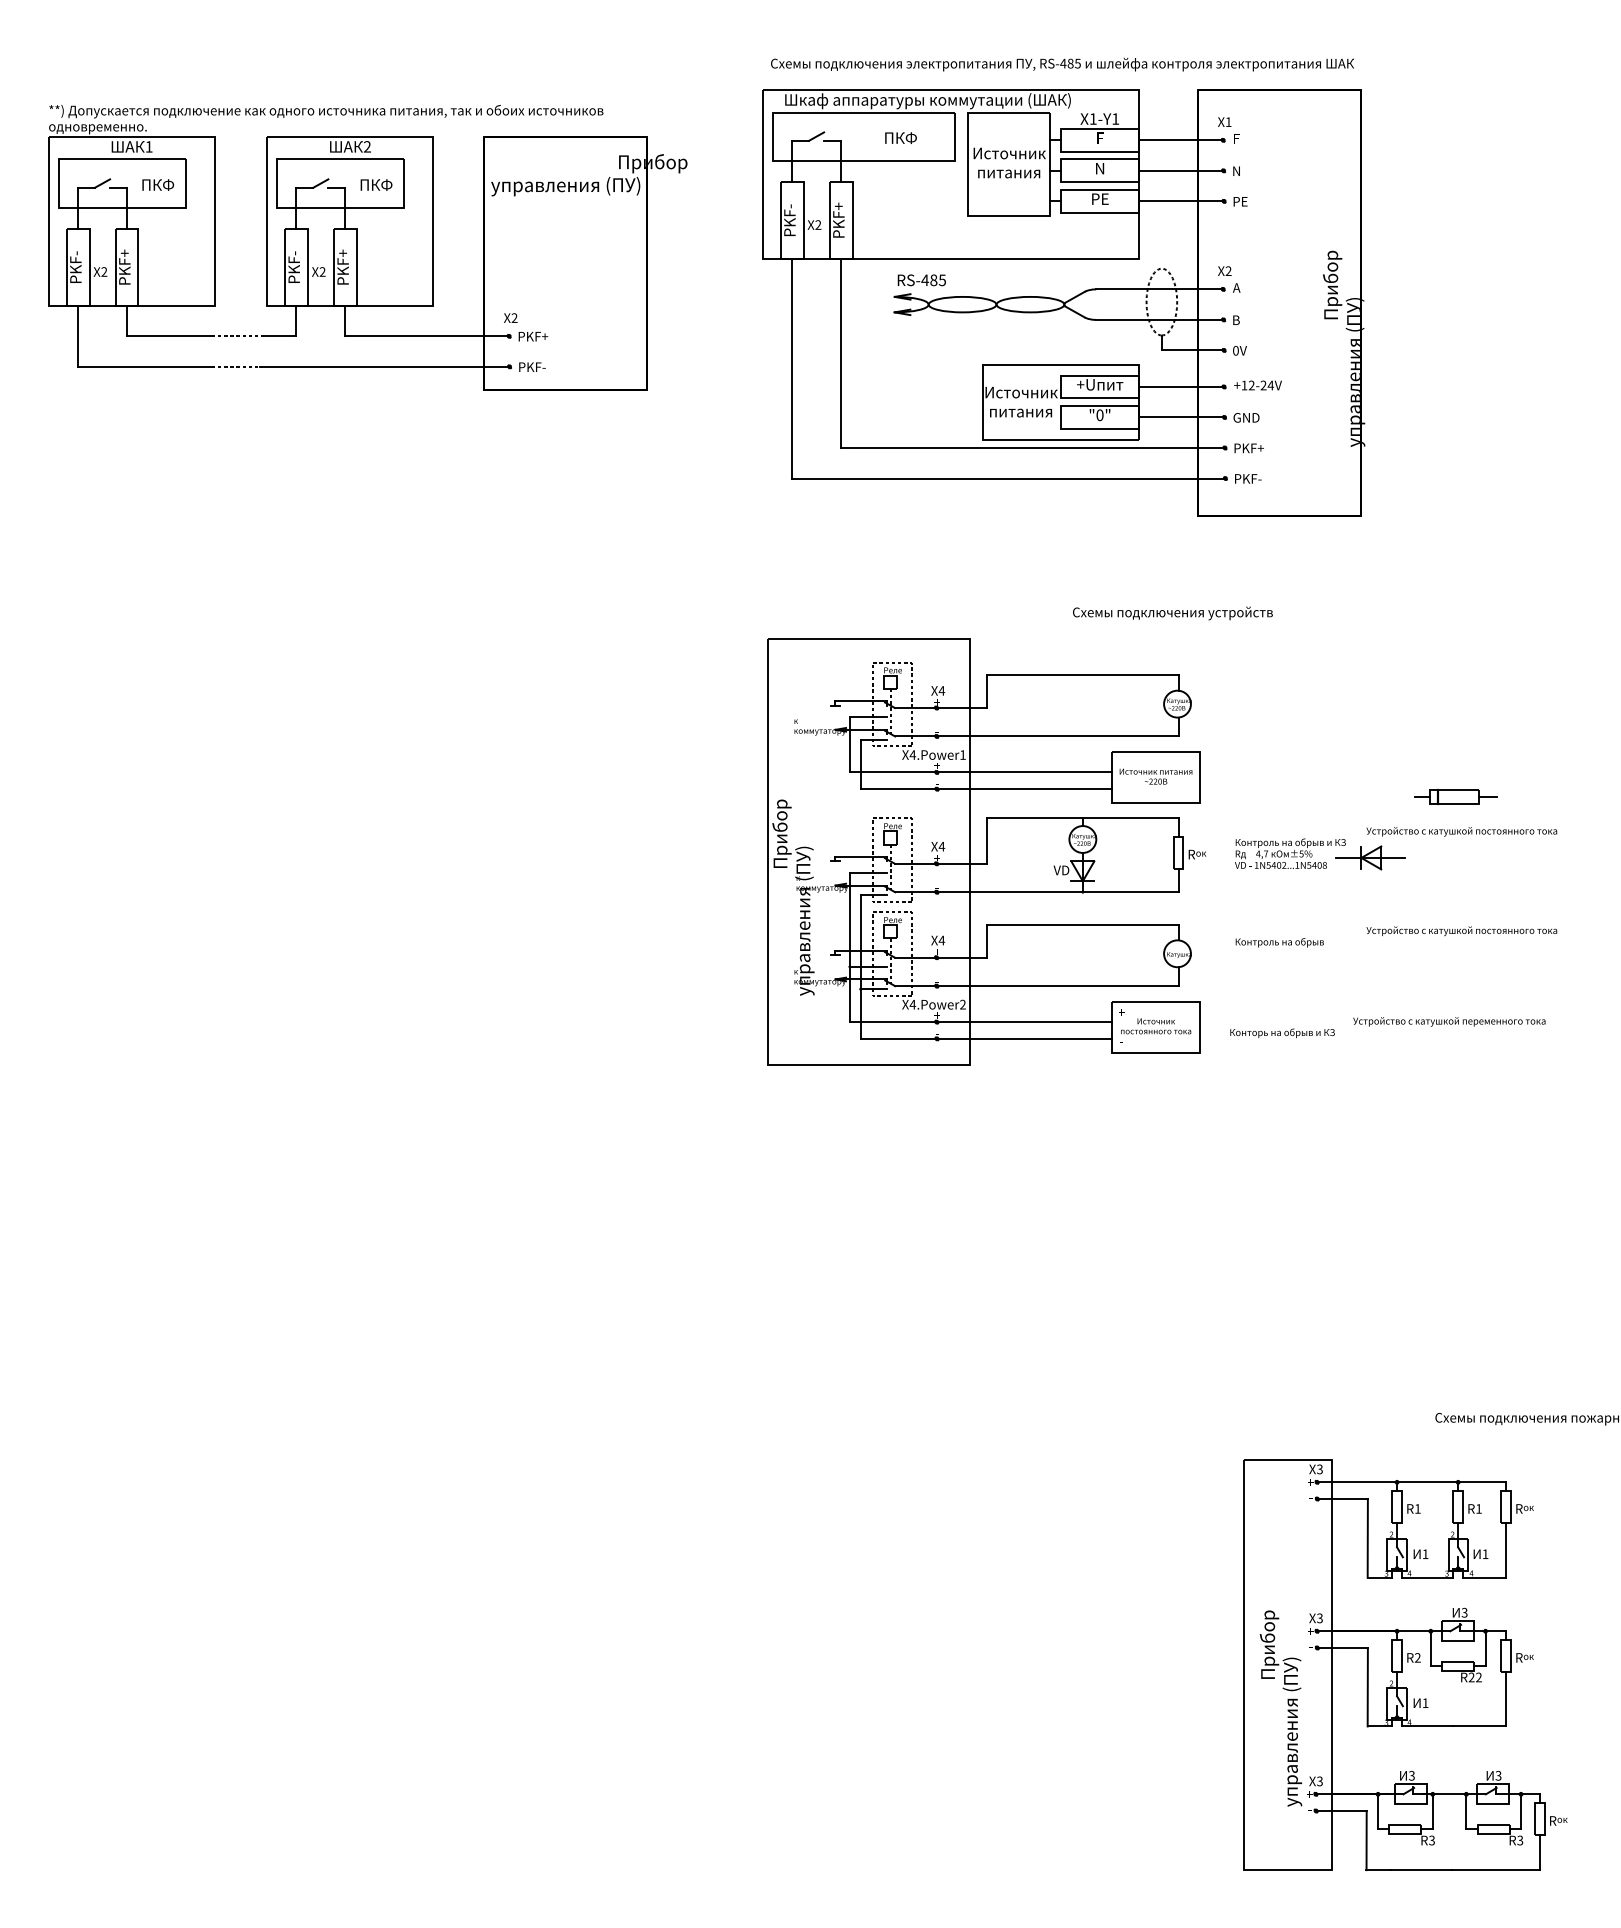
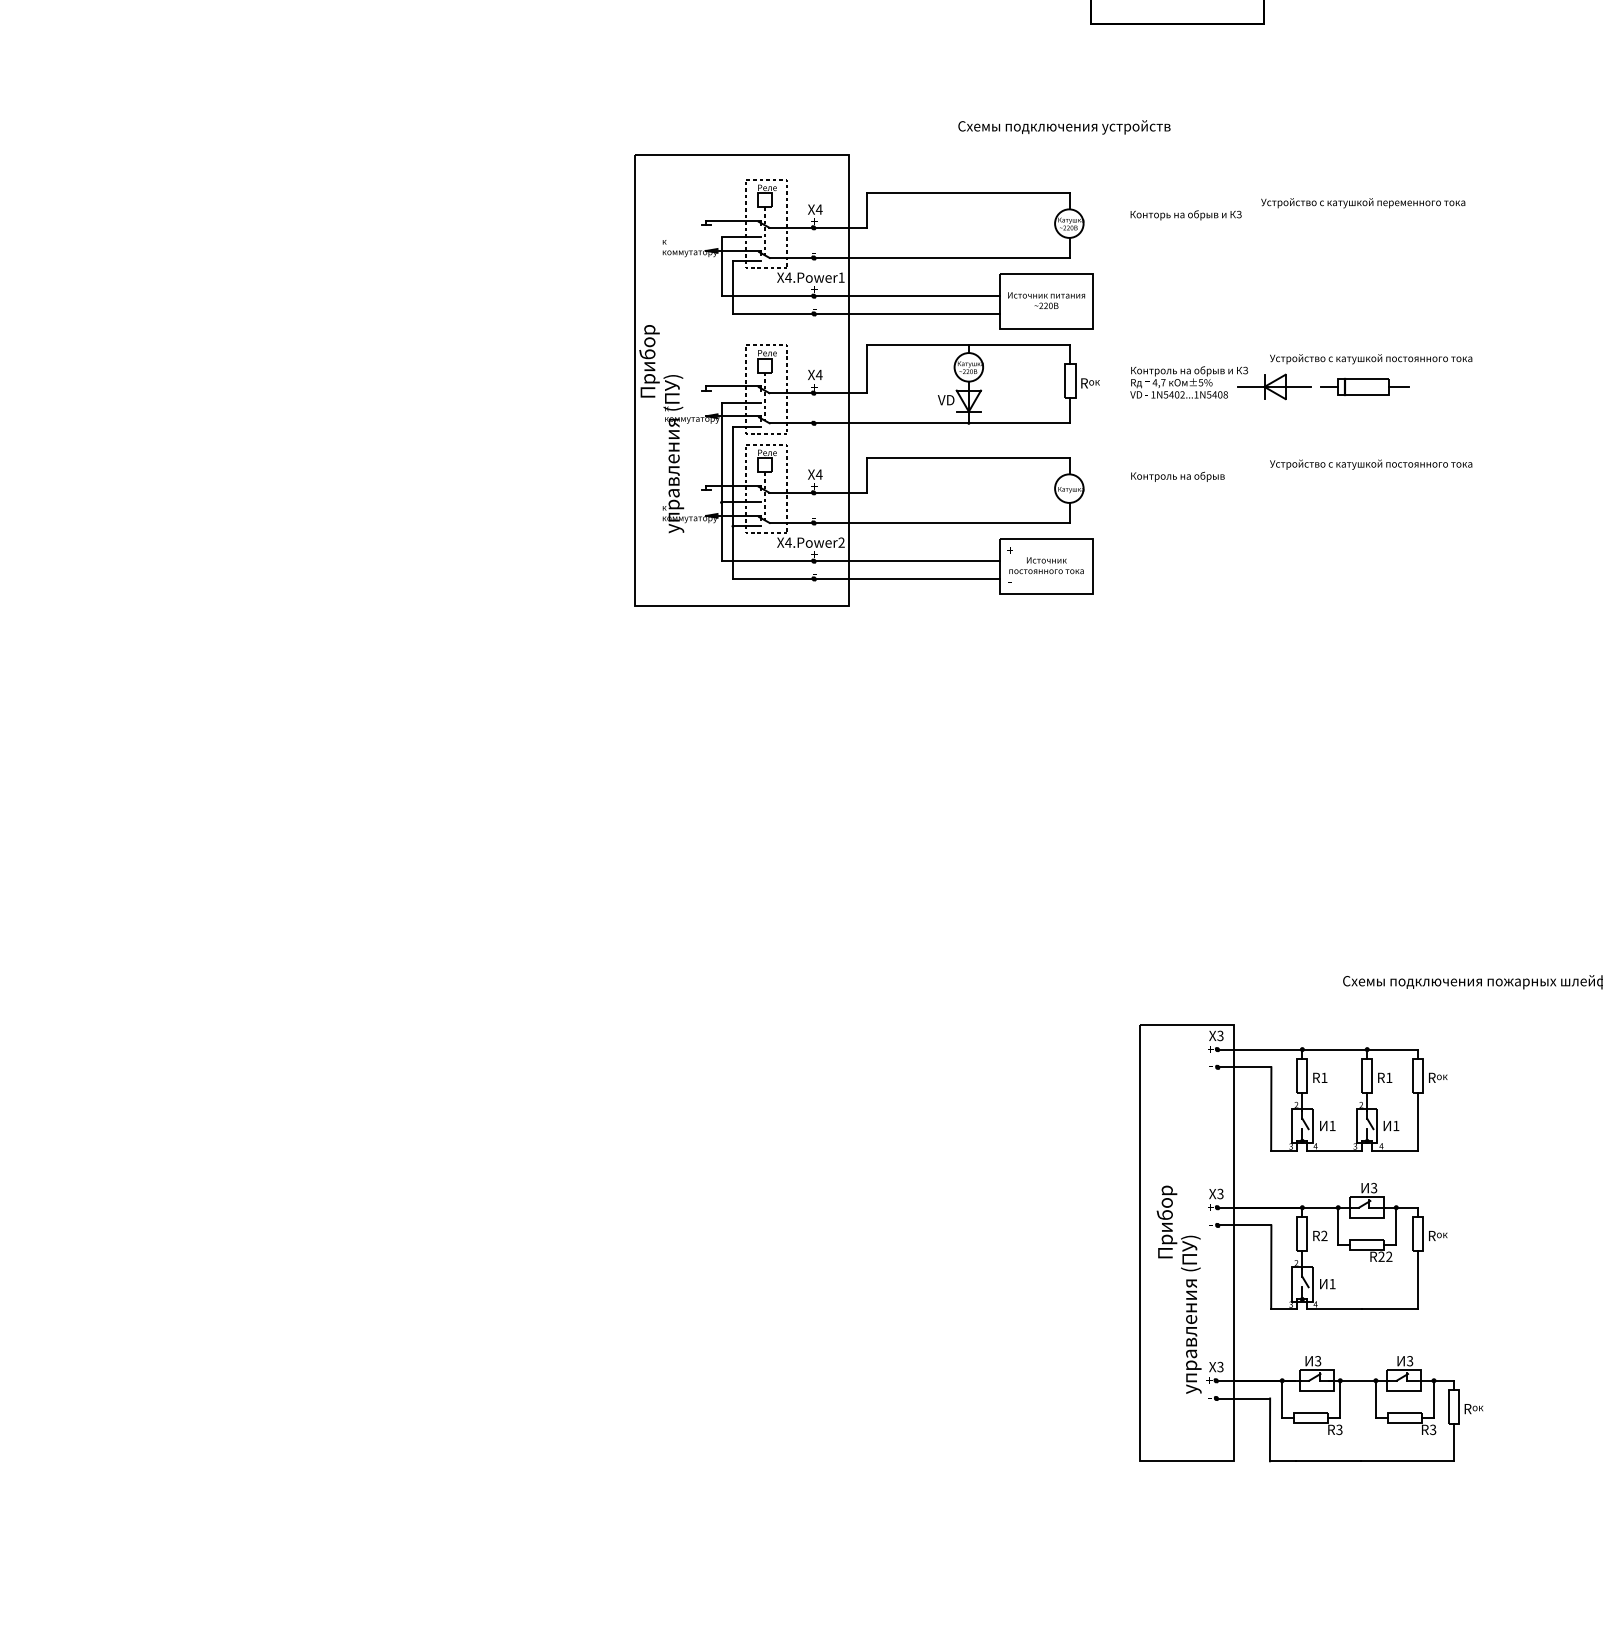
part: (1455, 796) -> (1364, 386), moved
text: (1387, 1027) -> (1297, 209), moved

